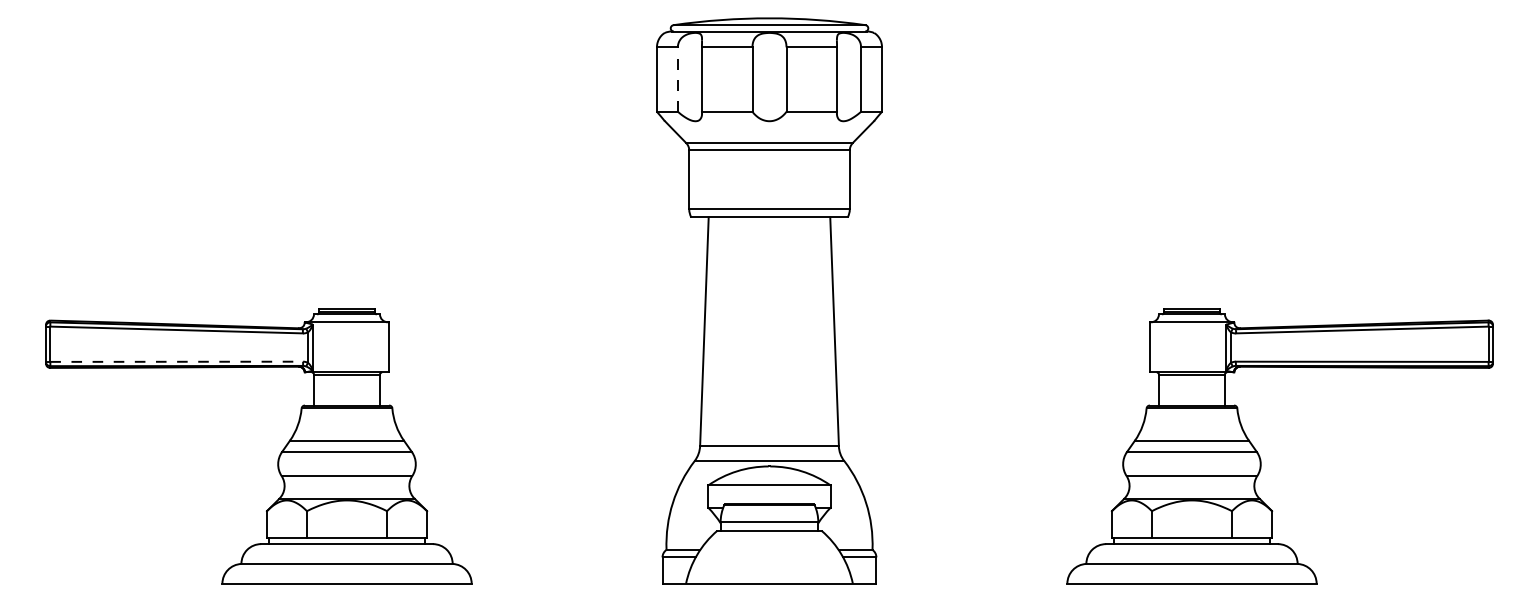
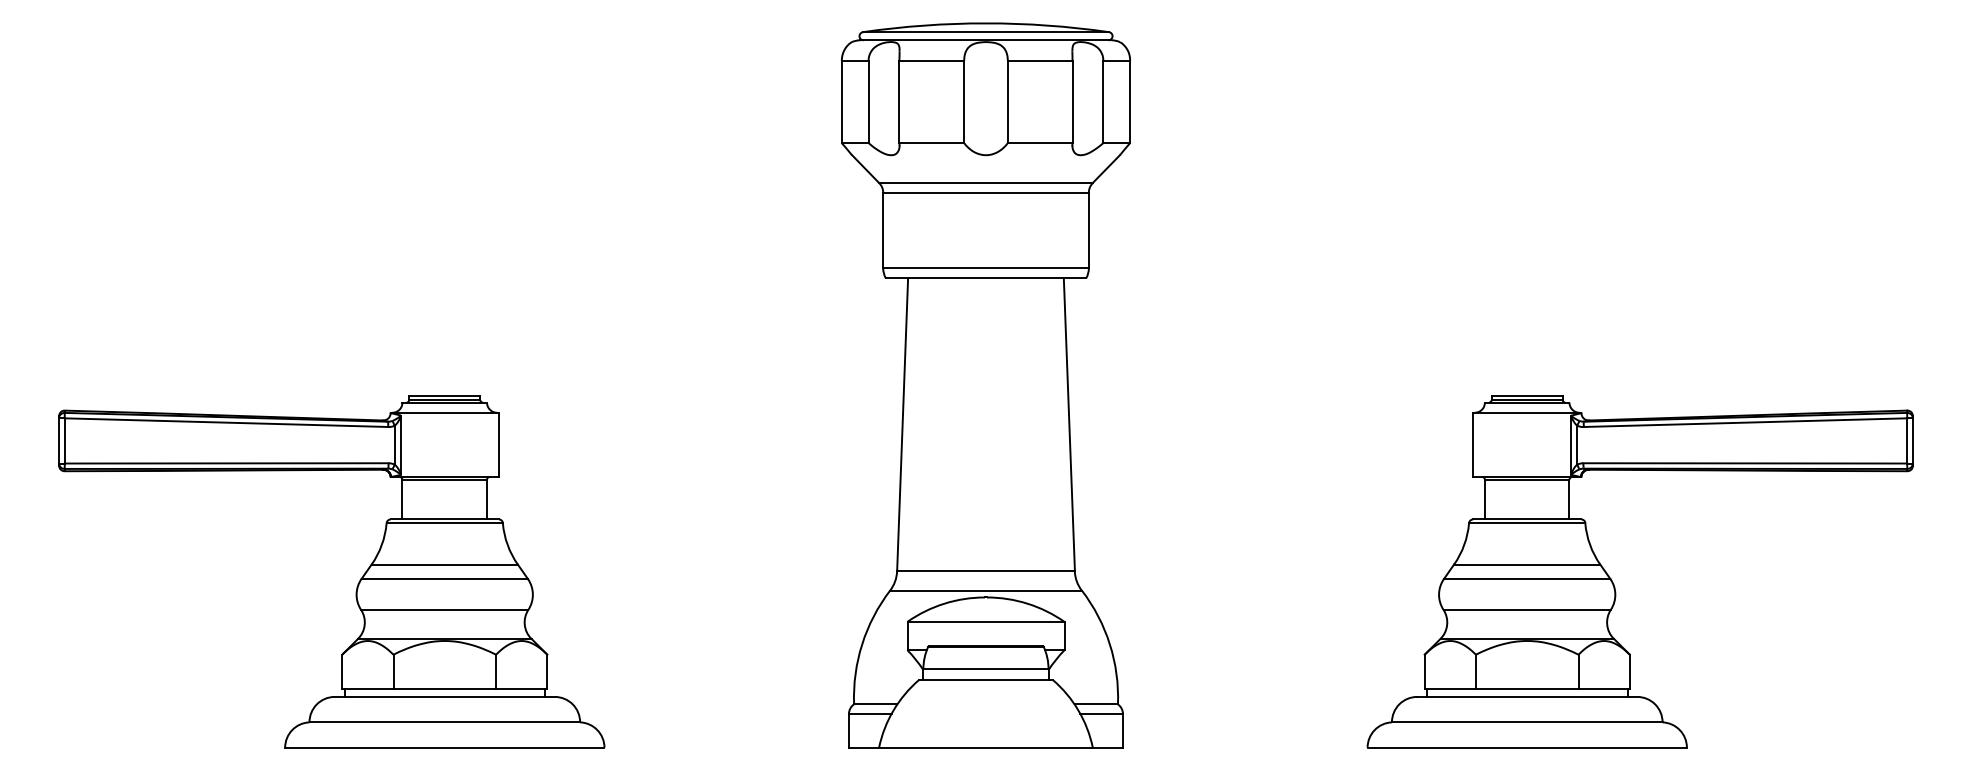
line: (677, 79) -> (868, 101), dashed -> solid
line: (176, 361) -> (226, 463), dashed -> solid

